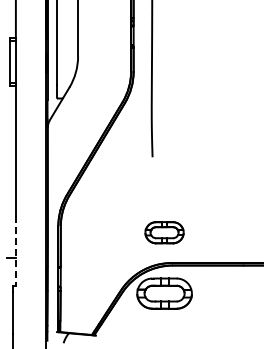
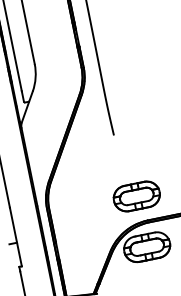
part: (164, 232) -> (136, 196), size x1.43
line: (15, 251) -> (15, 237), dashed -> solid

